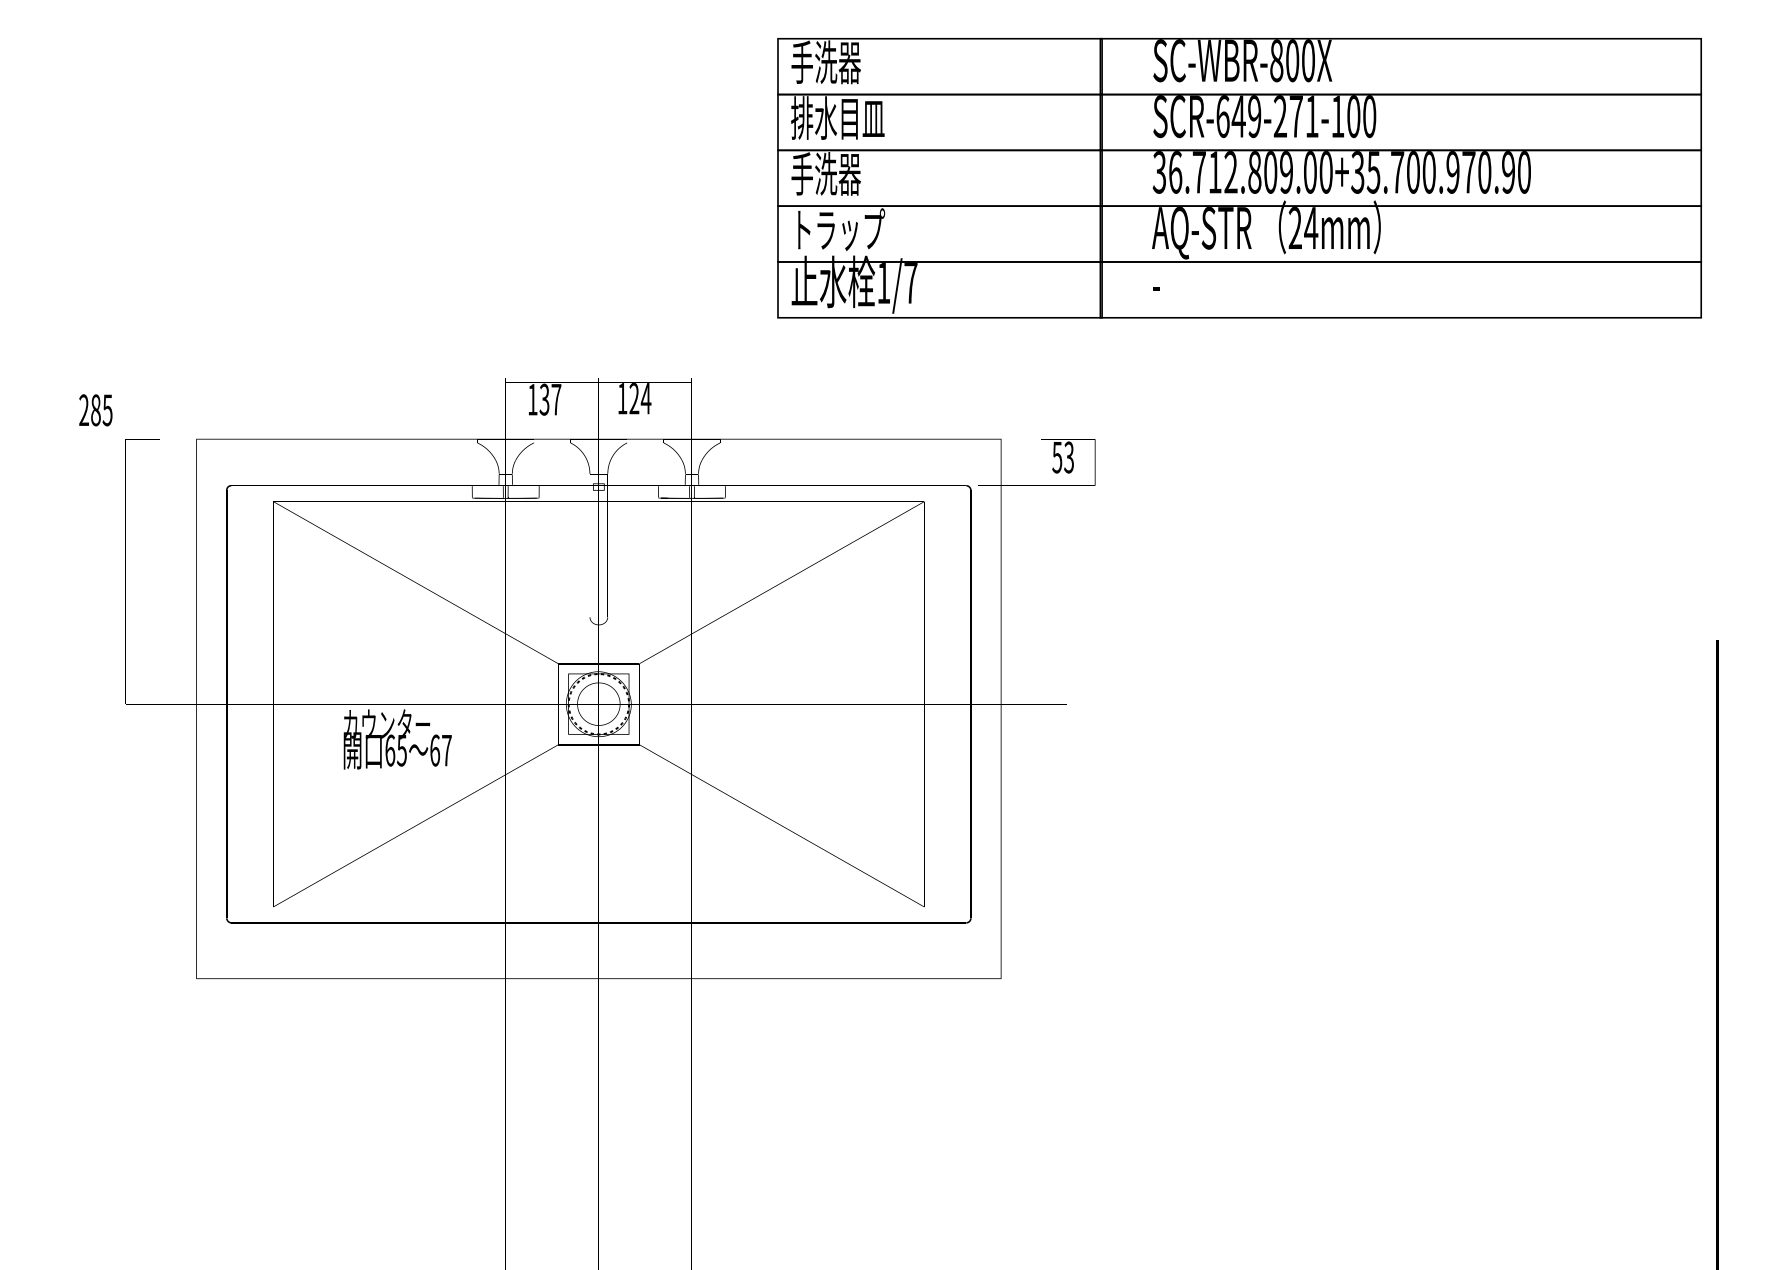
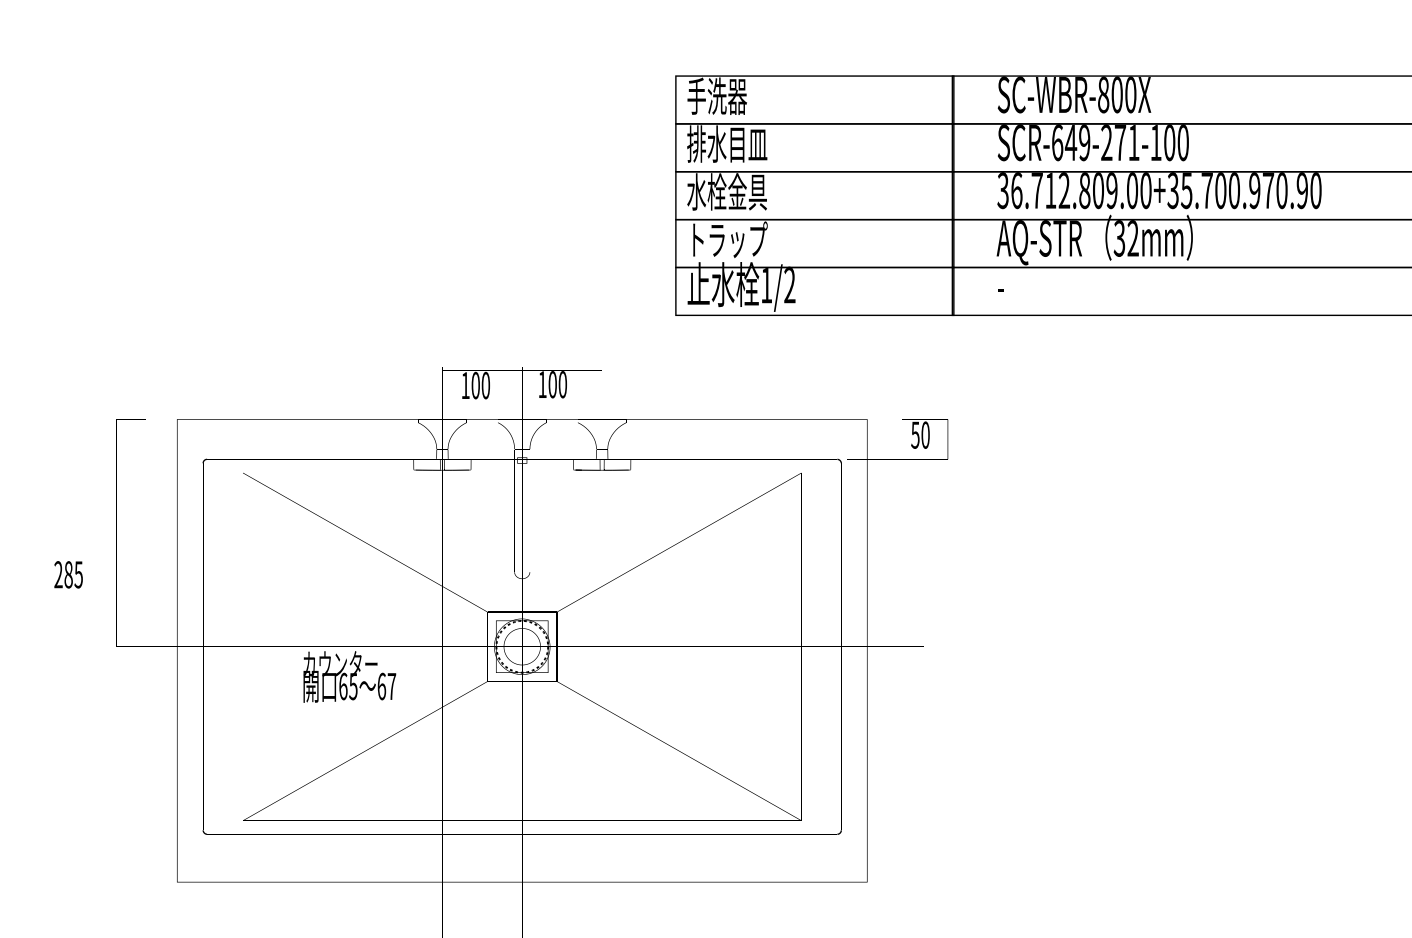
text: (837, 173) -> (726, 191), 手洗器 -> 水栓金具
text: (1303, 228) -> (1126, 238), 24mm -> 32mm
text: (910, 283) -> (789, 285), 1/7 -> 1/2
text: (640, 398) -> (557, 384), 124 -> 100
text: (550, 399) -> (480, 385), 137 -> 100
text: (95, 410) -> (68, 574), moved
text: (1068, 457) -> (925, 435), 53 -> 50

